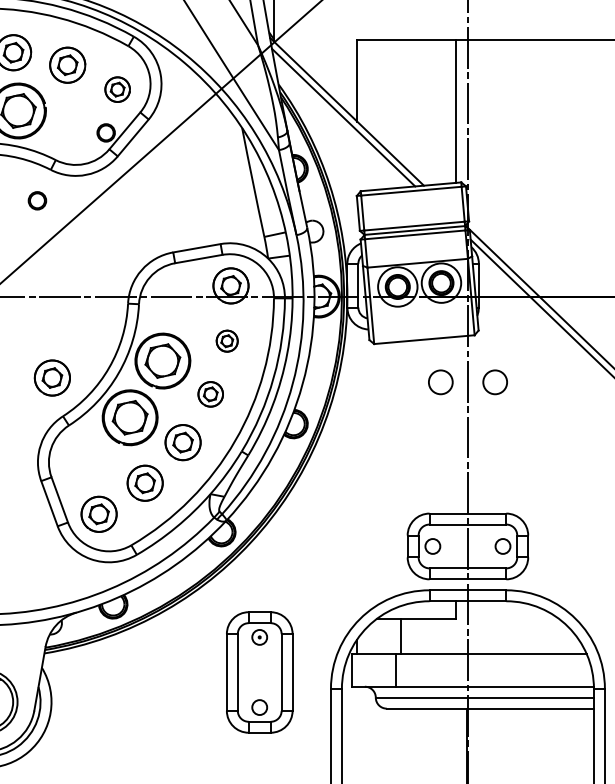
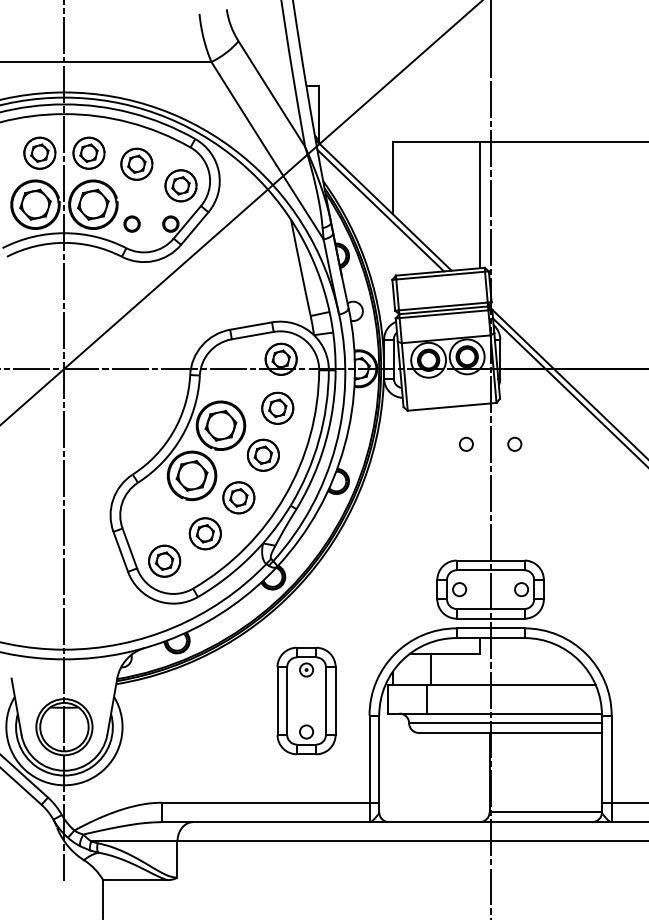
part: (117, 89) -> (180, 185), size x1.43
circle: (36, 200) -> (131, 223), moved
part: (226, 340) -> (277, 407), size x1.67
part: (51, 377) -> (122, 440), removed
circle: (439, 381) -> (465, 443), size x0.62
circle: (494, 381) -> (514, 443), size x0.62
part: (209, 393) -> (262, 454), size x1.43

